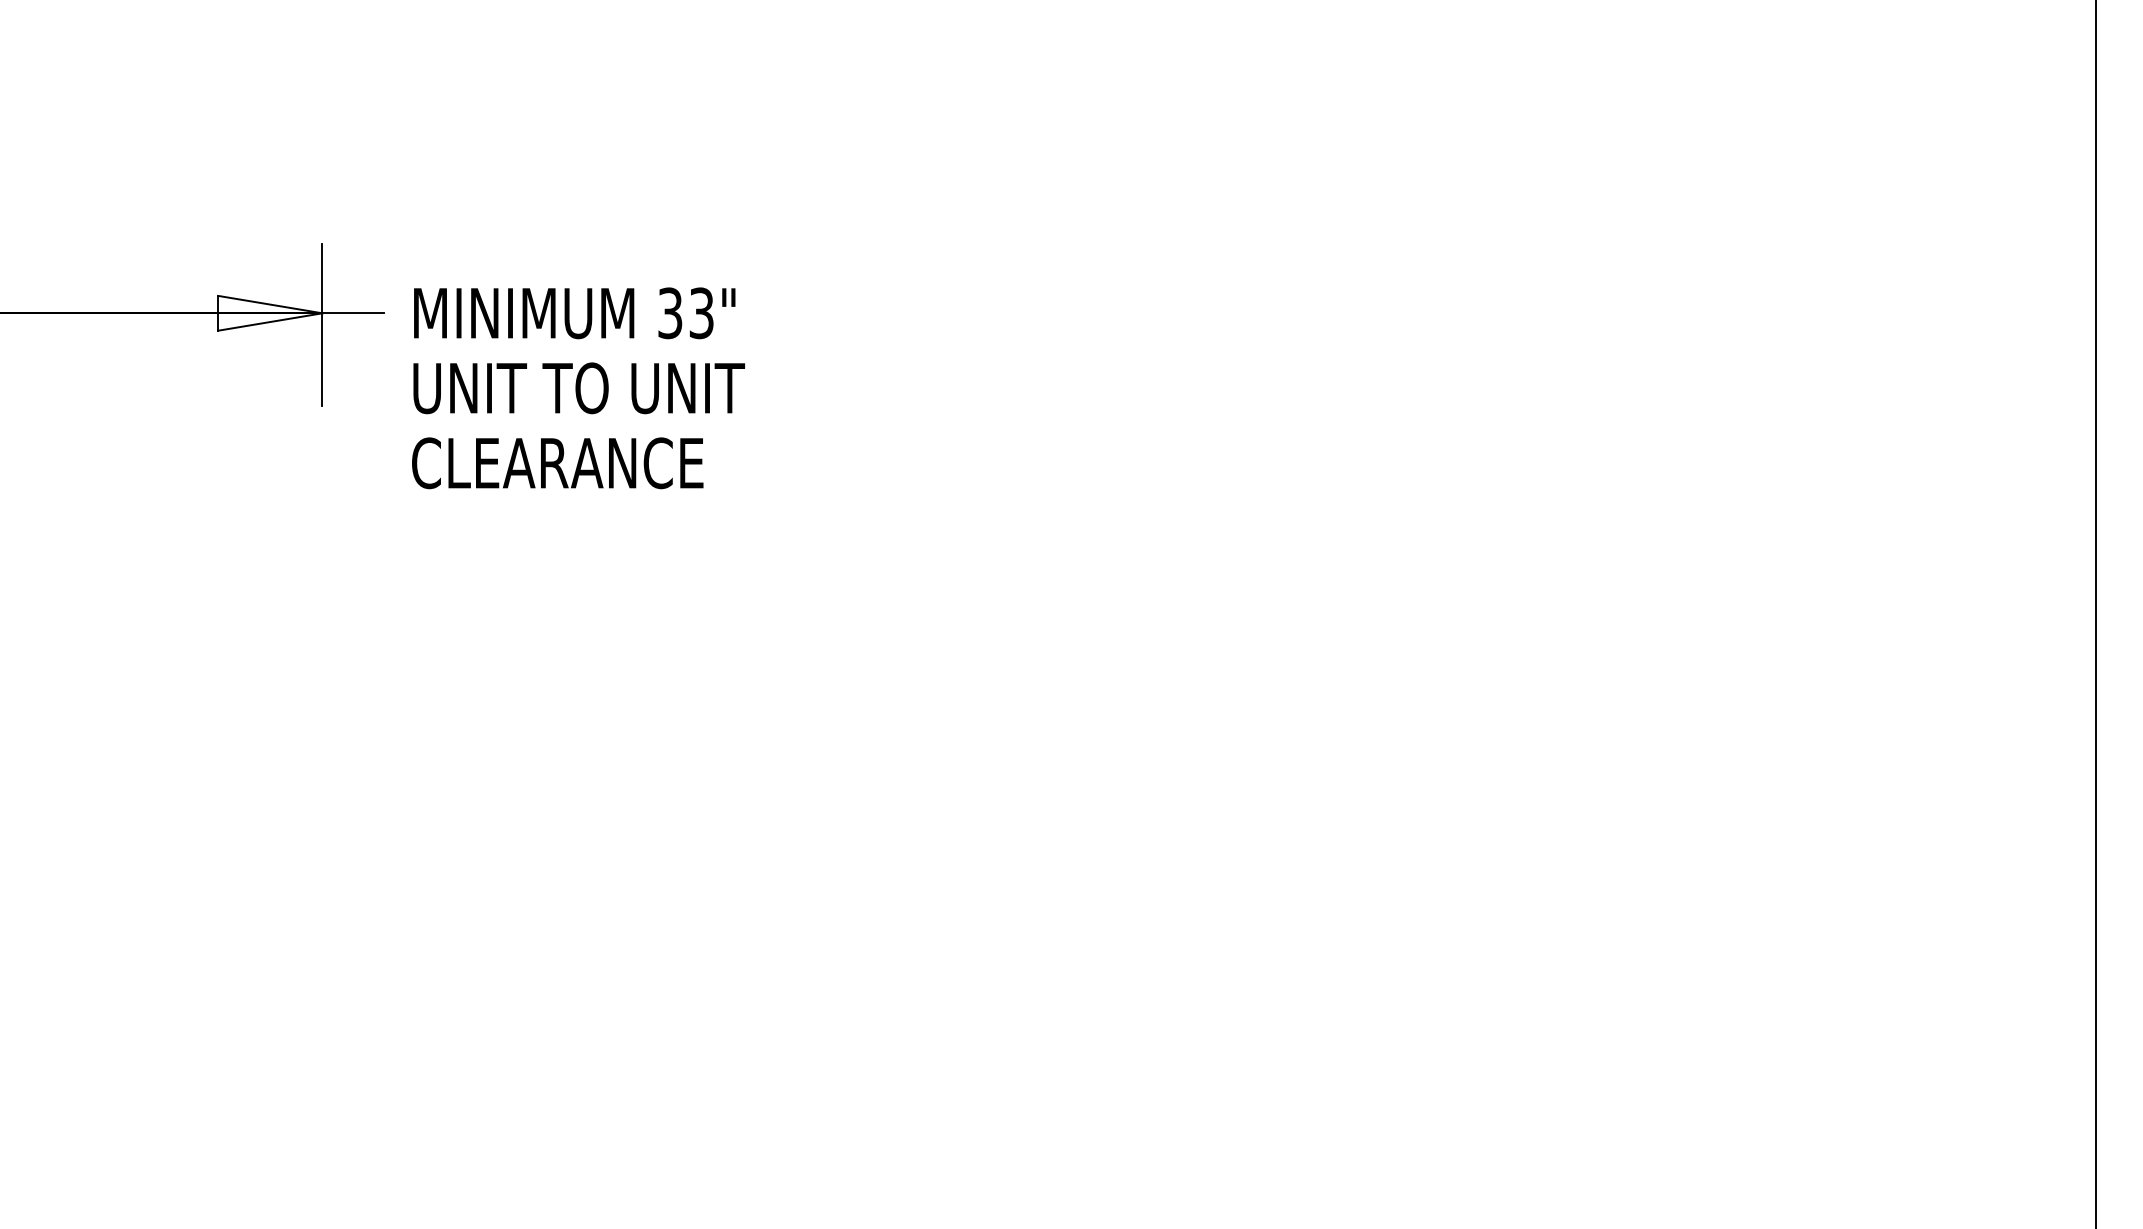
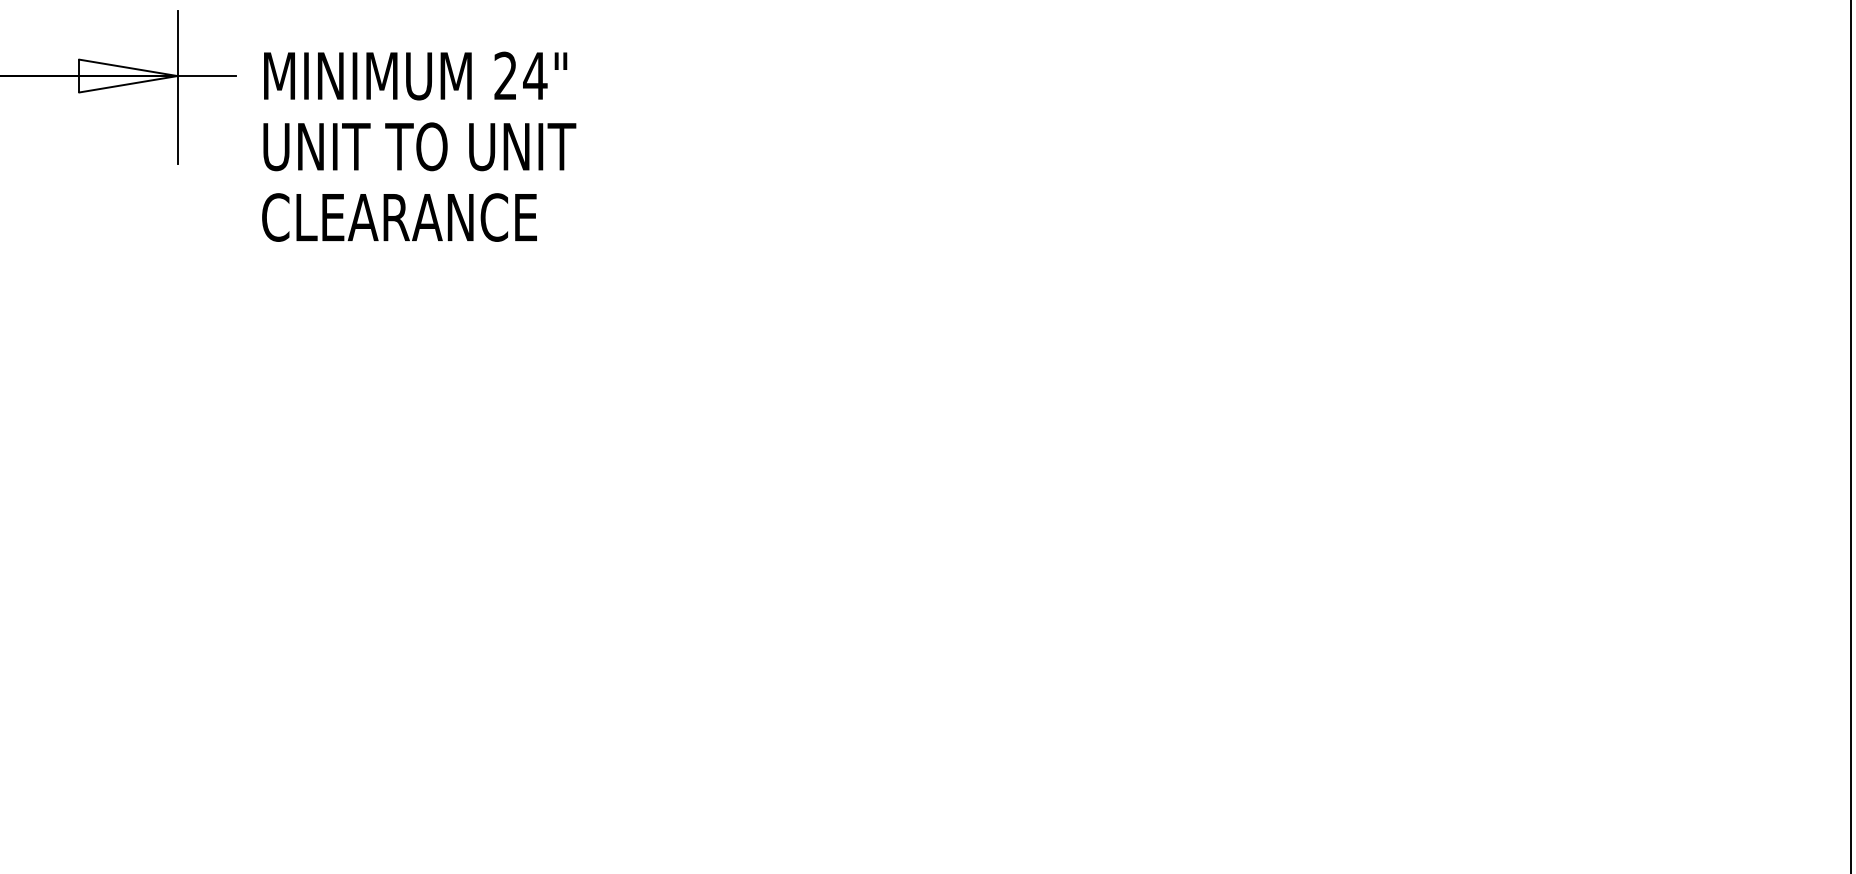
text: (686, 313) -> (521, 76), 33" -> 24"

